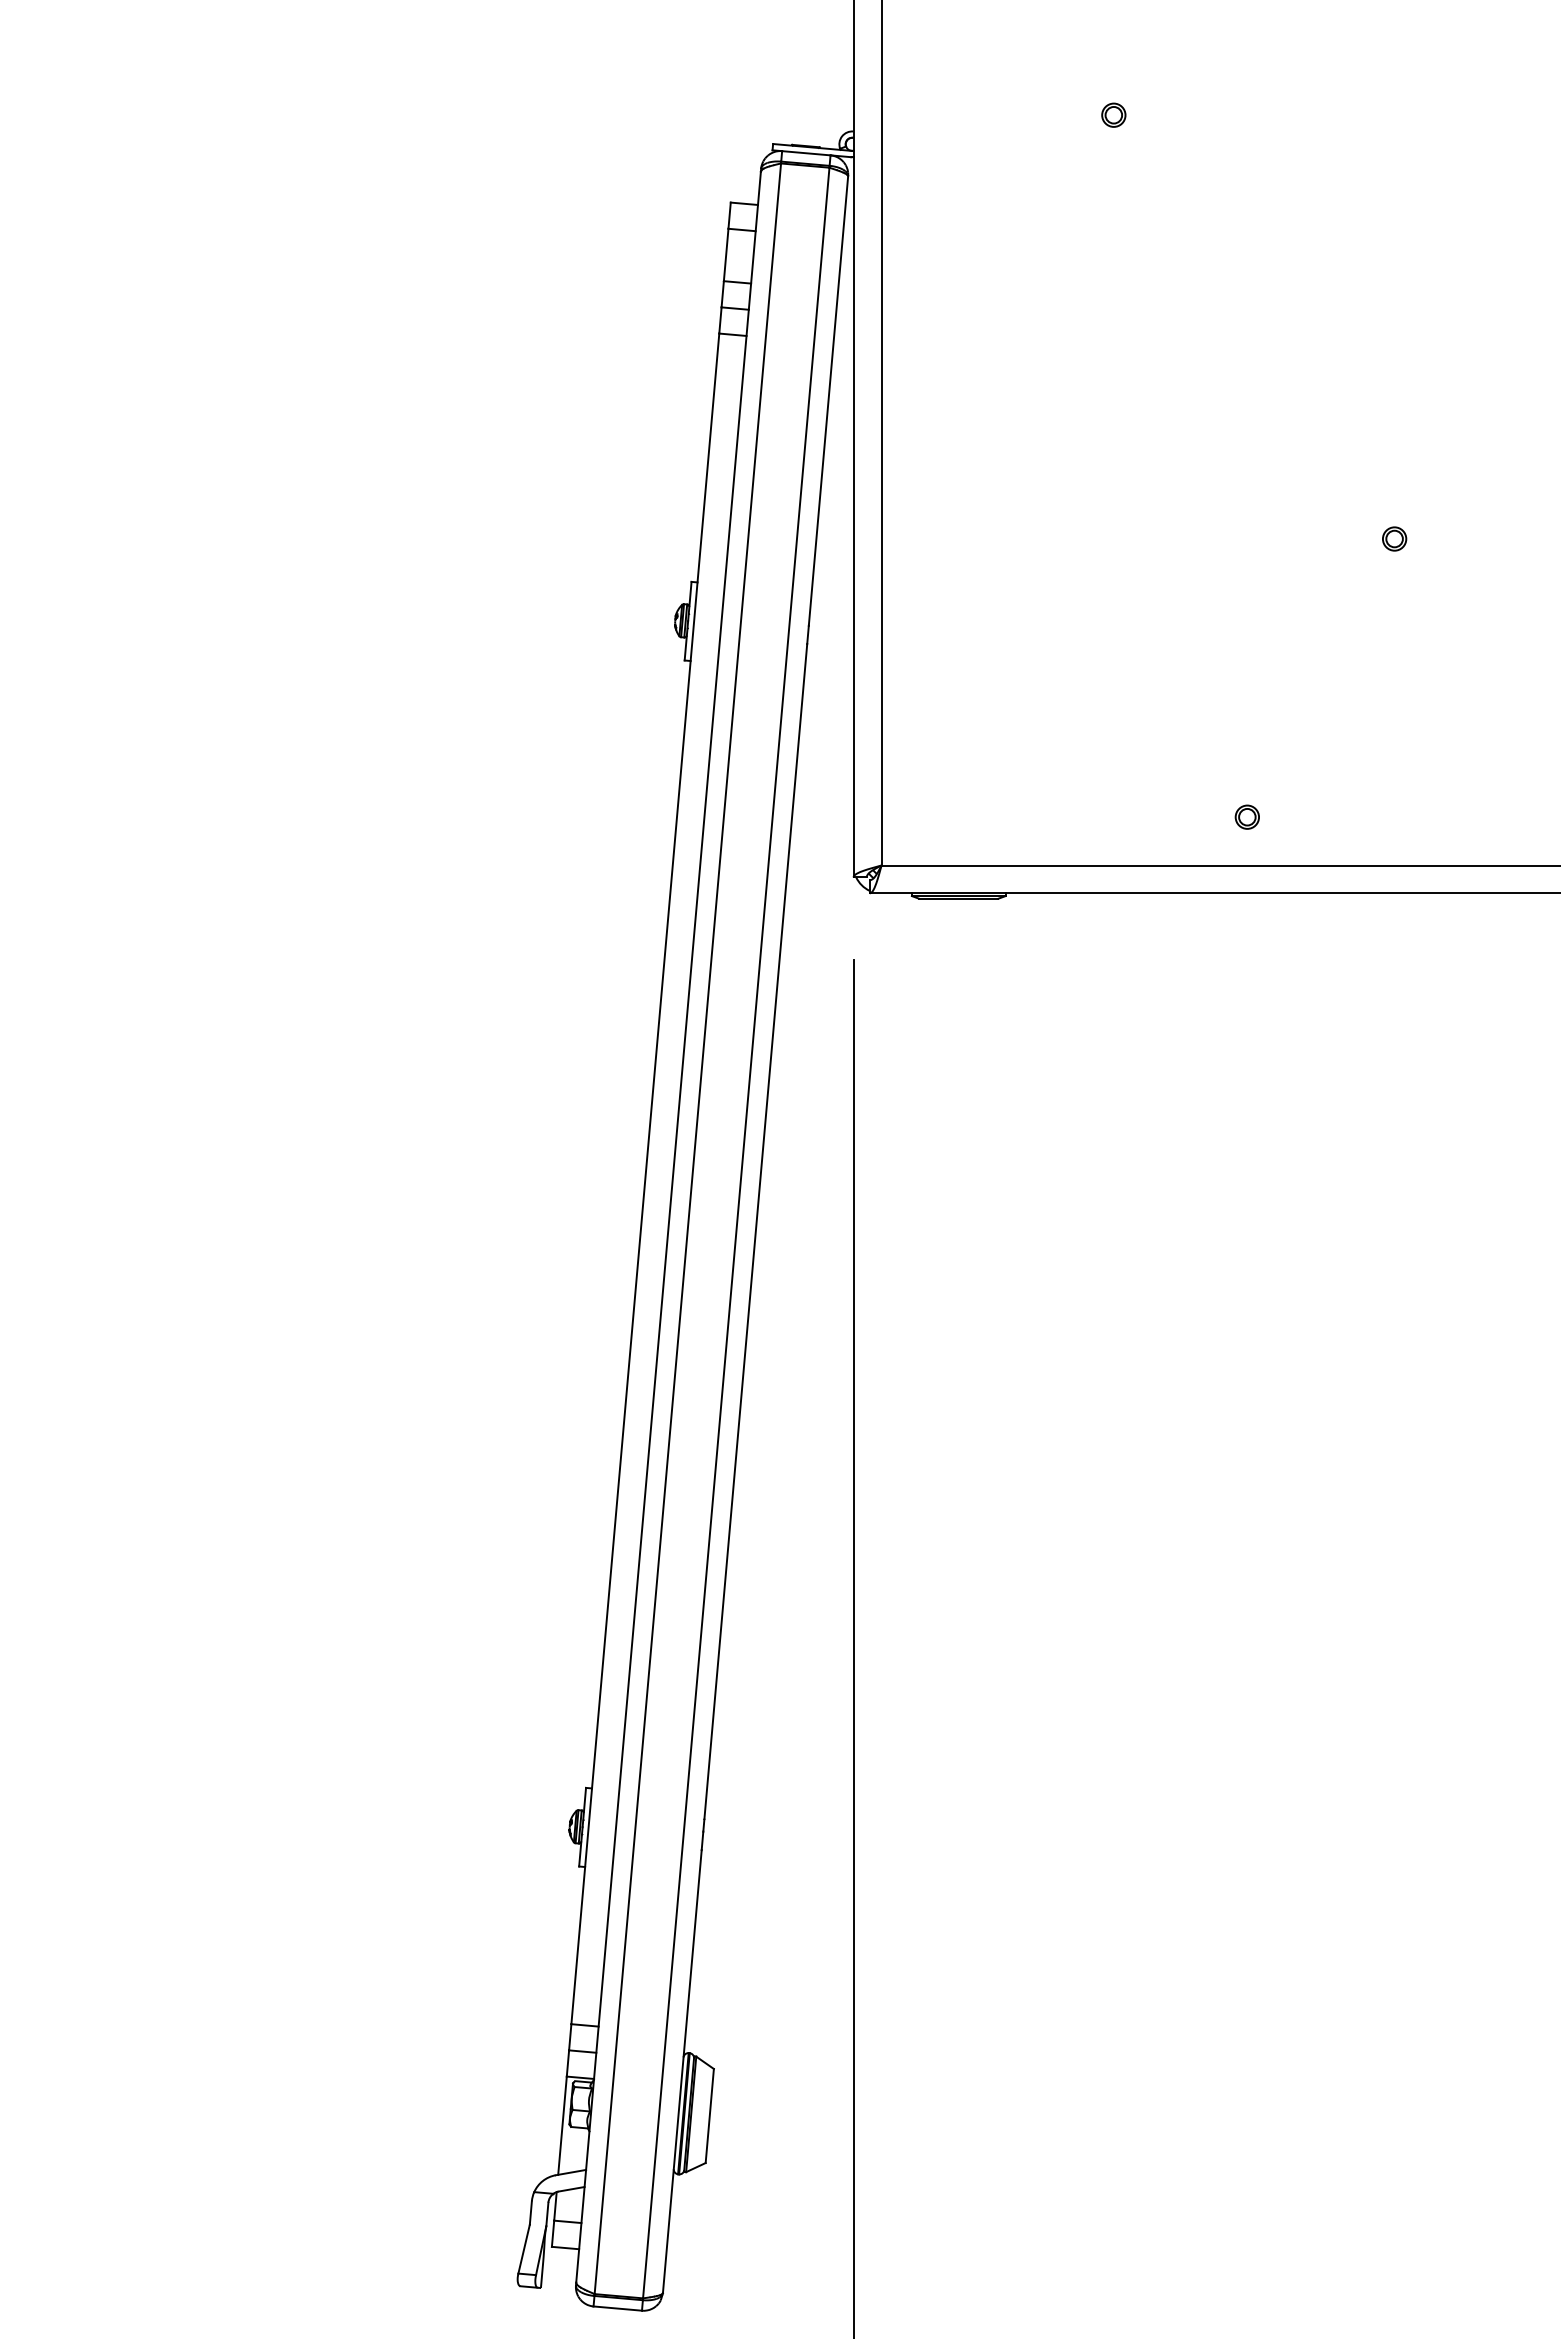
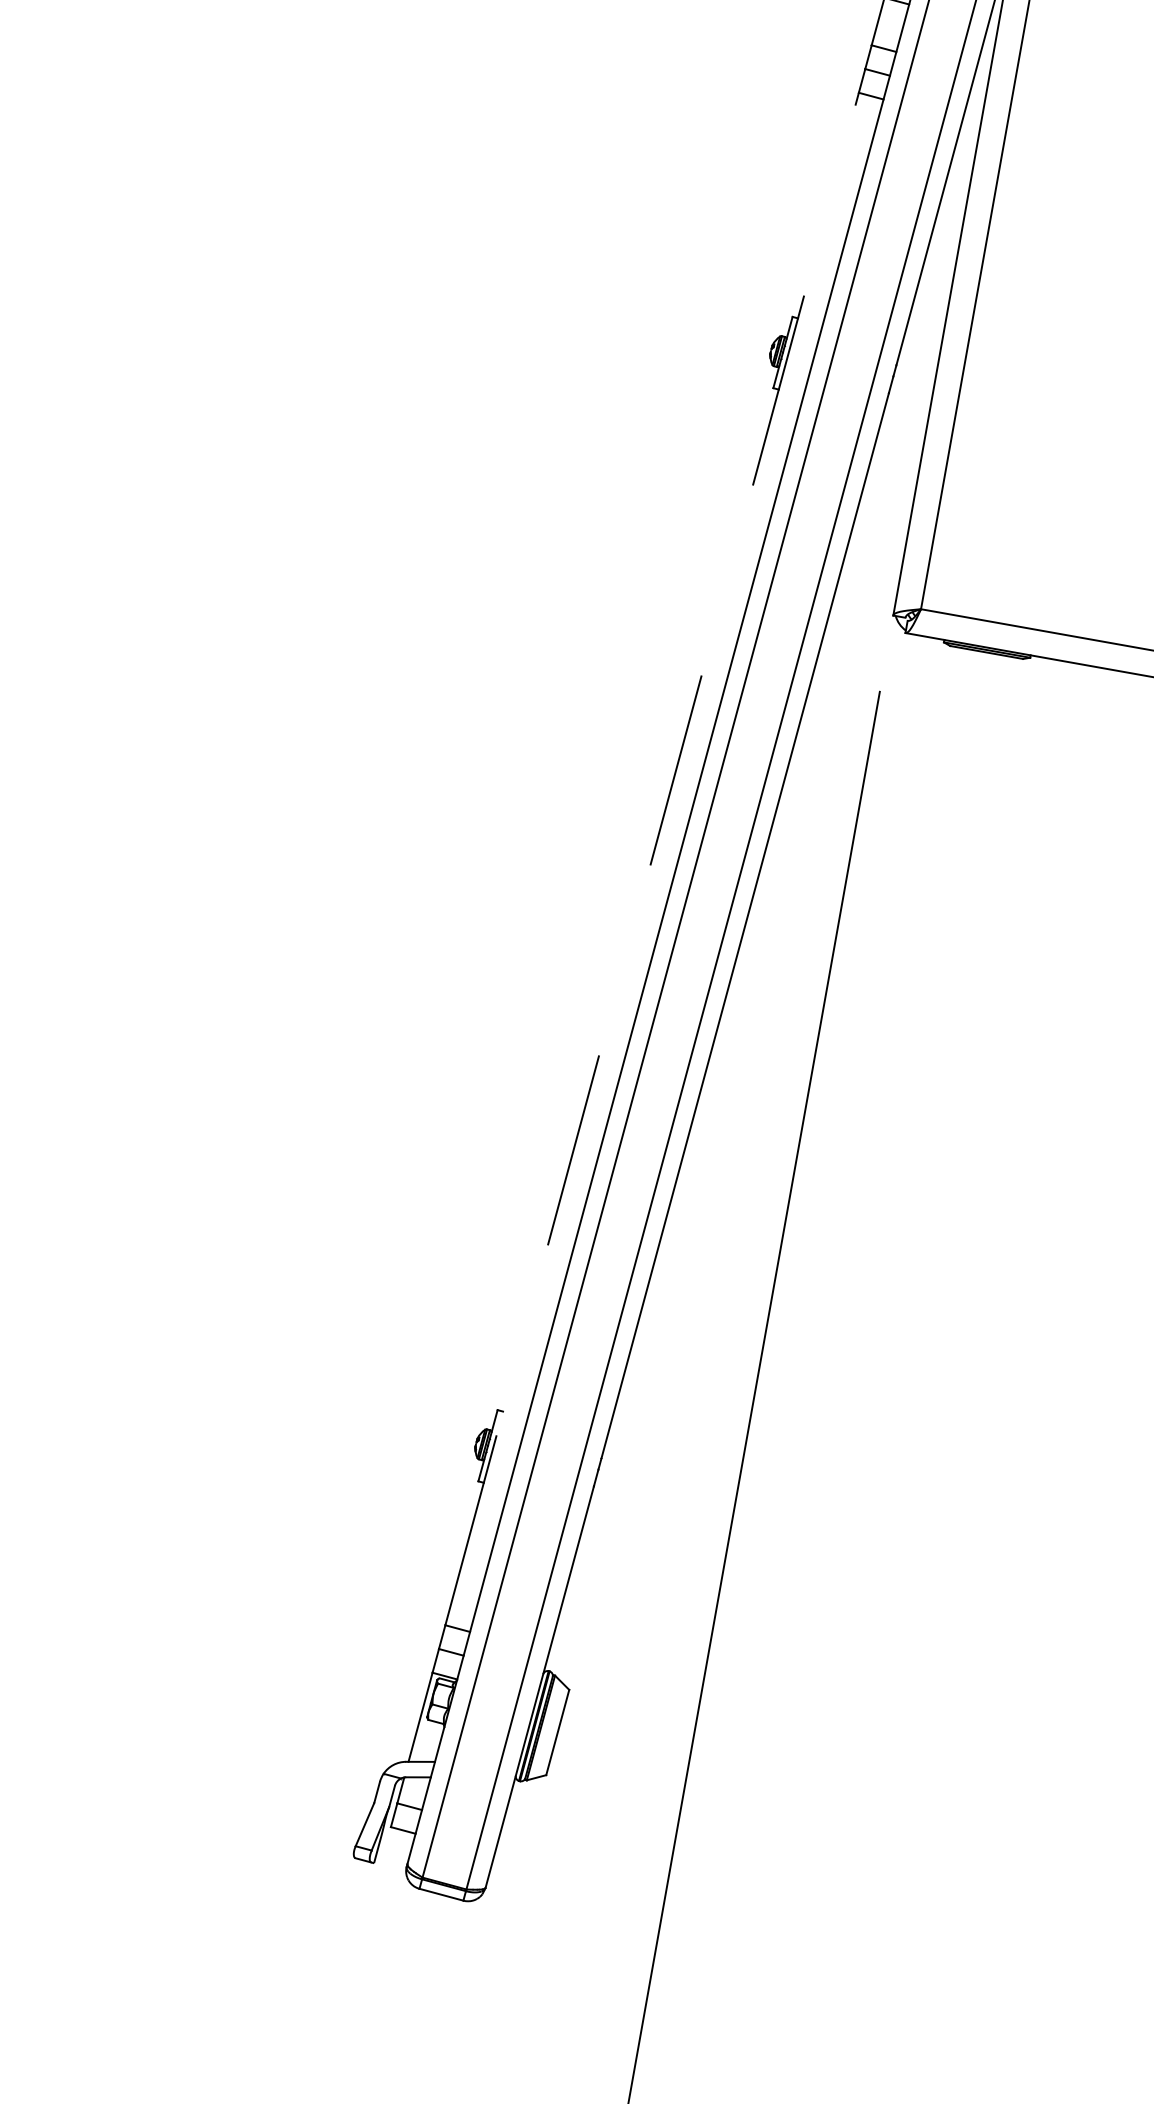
line: (645, 1178) -> (652, 858), solid -> dashed

